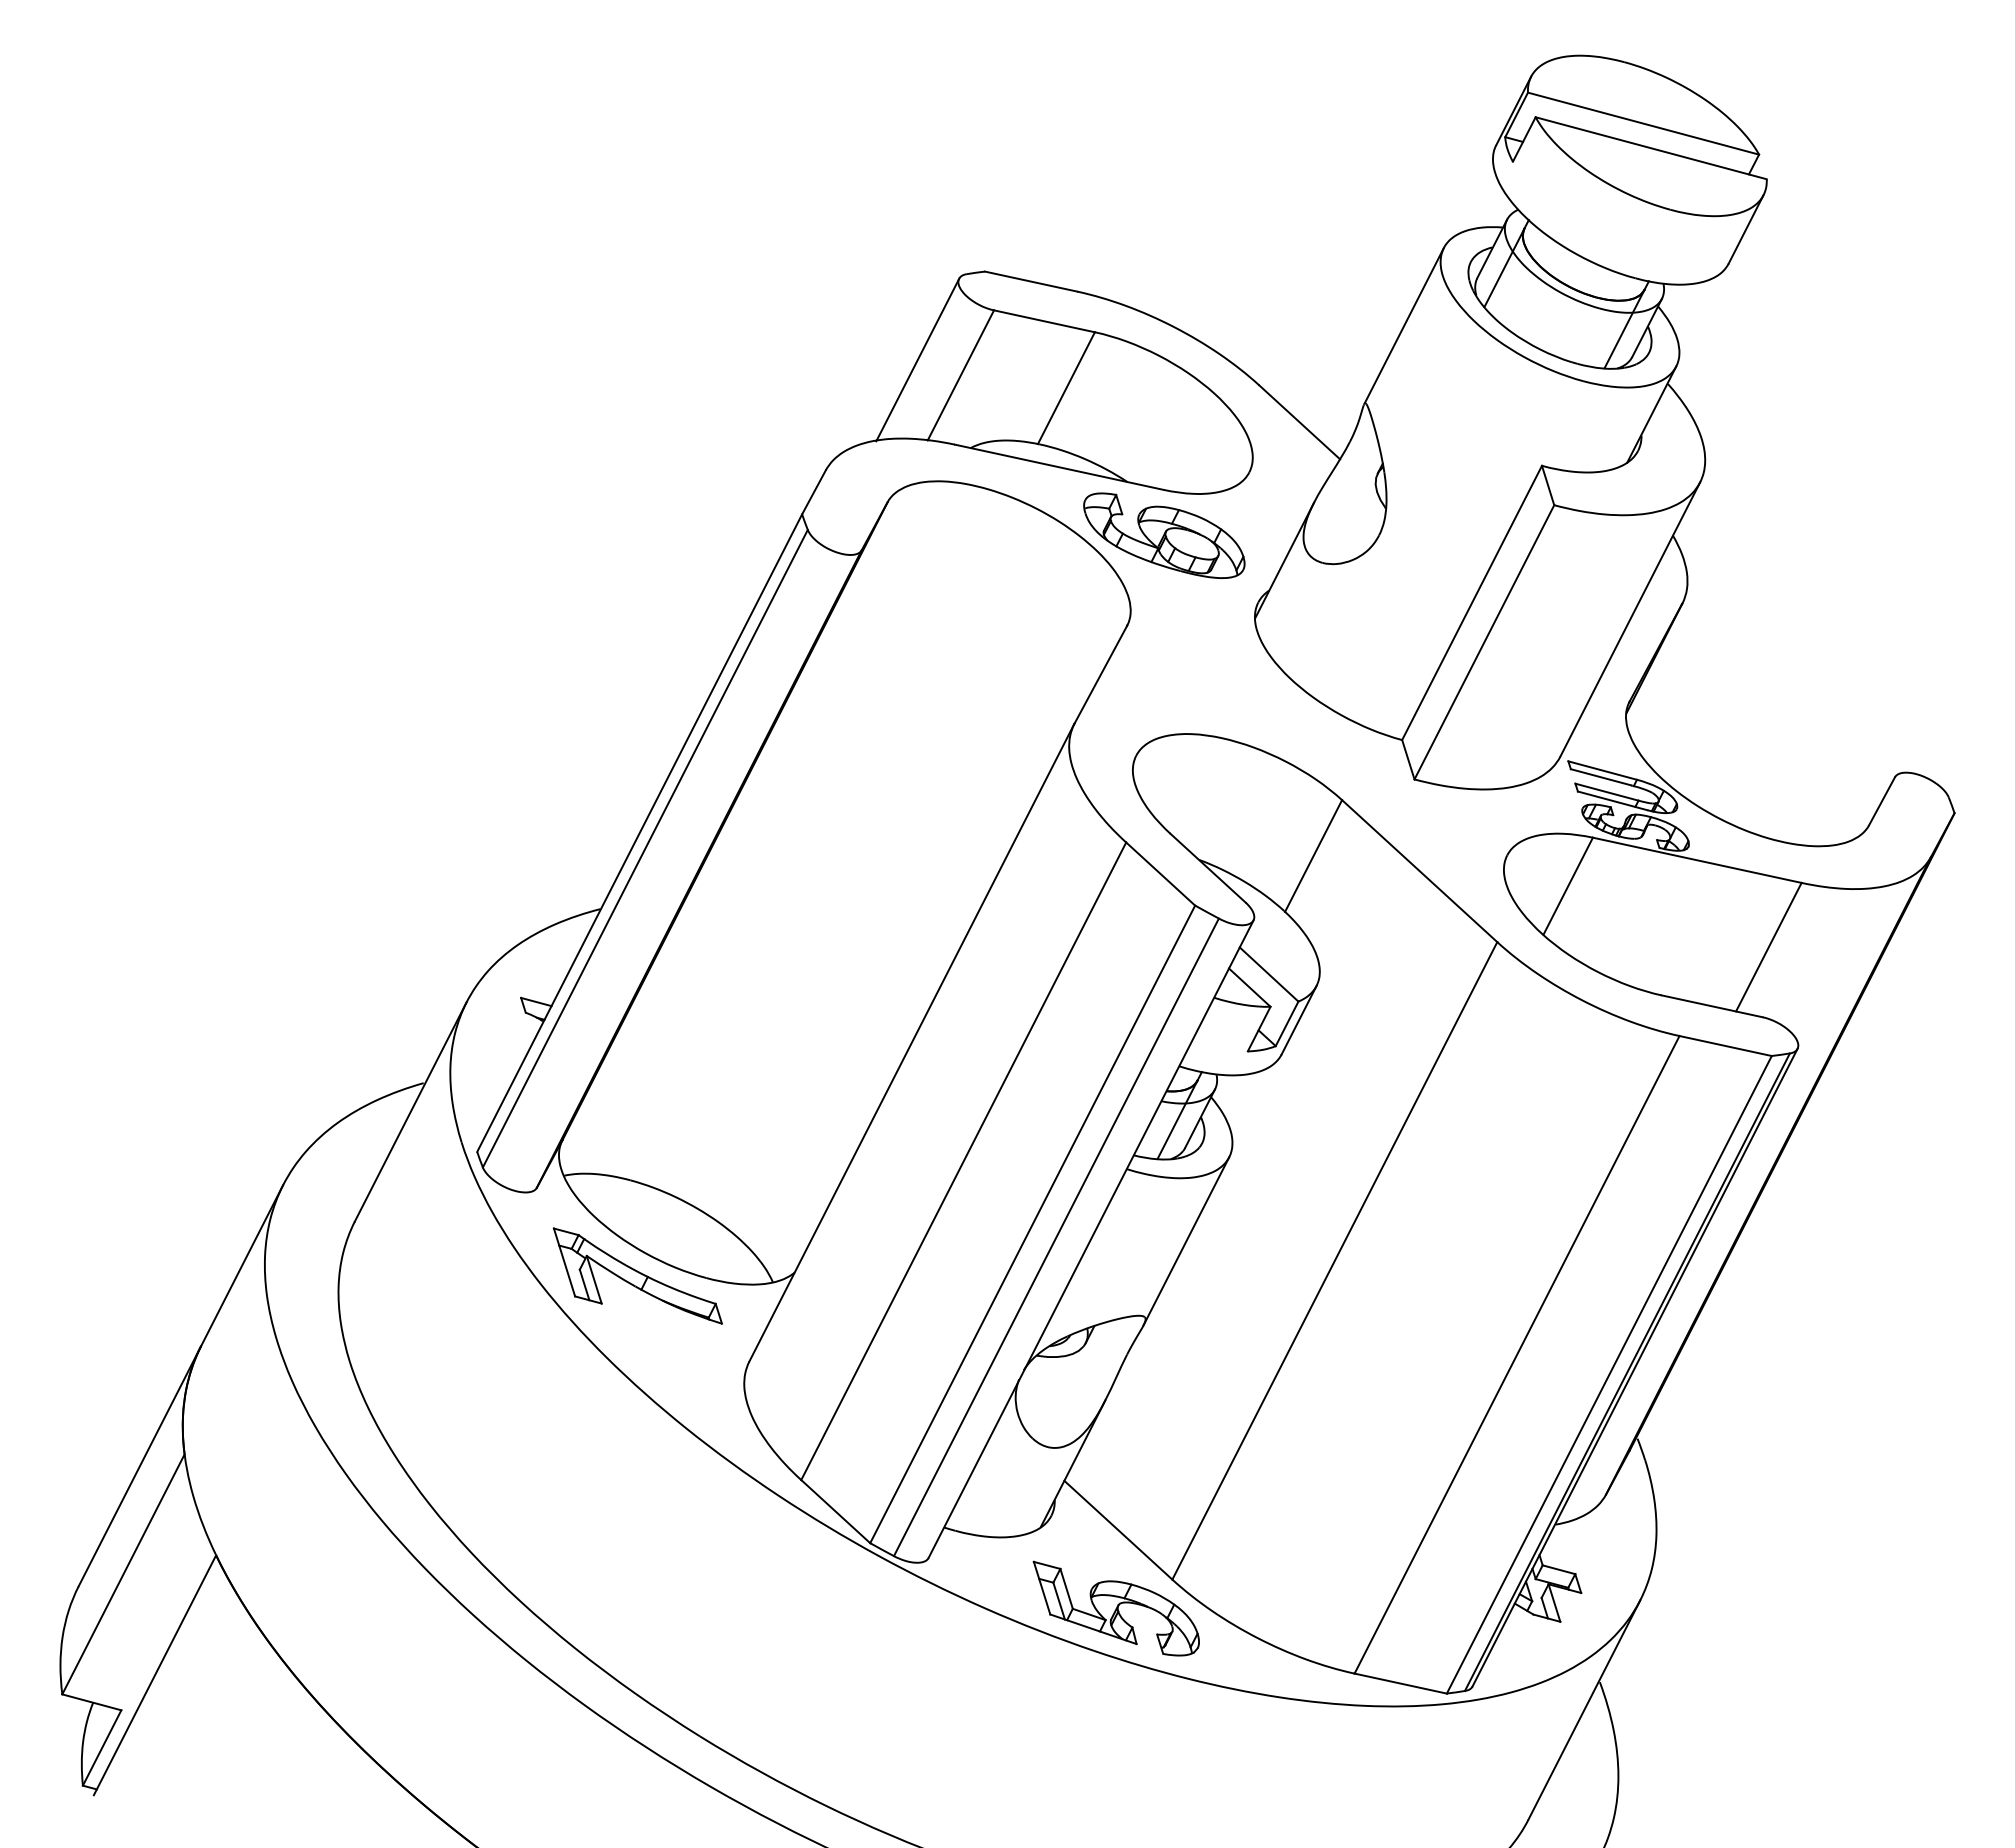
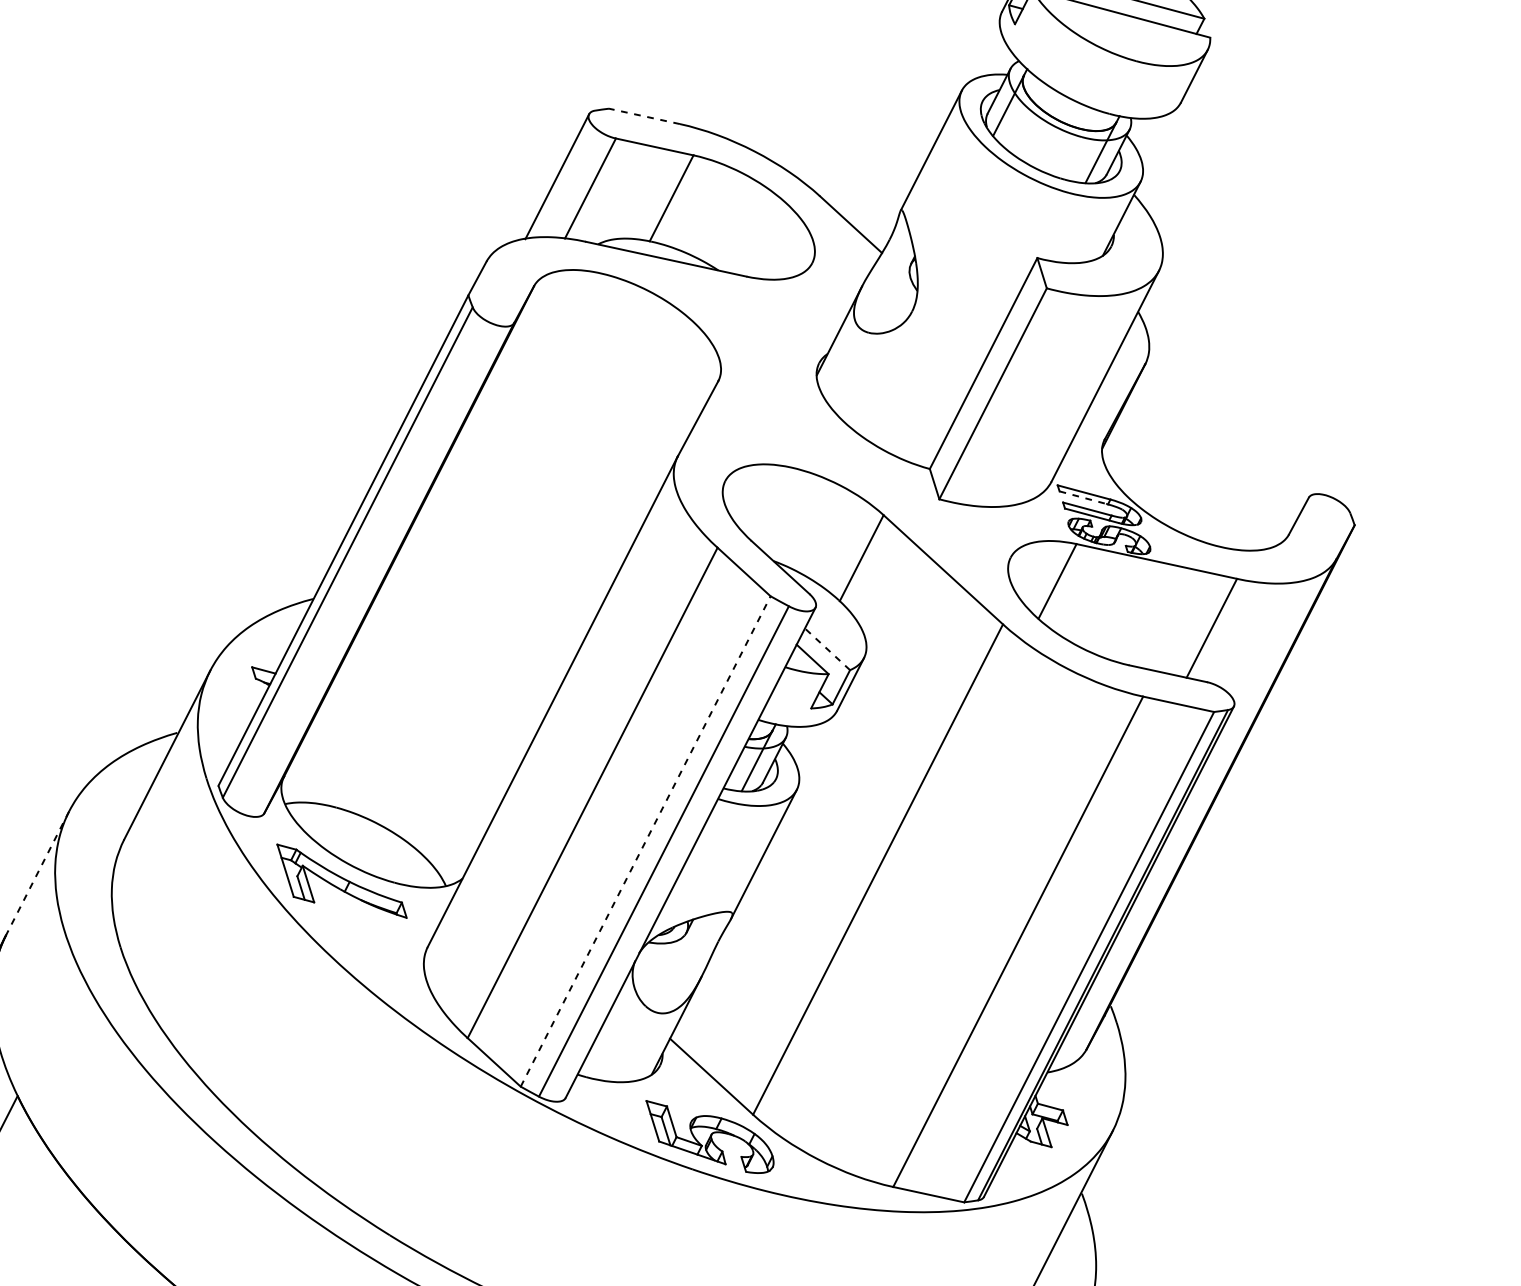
line: (1030, 281) -> (644, 116), solid -> dashed
part: (1164, 535) -> (747, 311), removed
line: (1601, 777) -> (1083, 497), solid -> dashed
line: (1269, 974) -> (827, 649), solid -> dashed
line: (1032, 1224) -> (645, 841), solid -> dashed
line: (241, 1266) -> (37, 873), solid -> dashed

